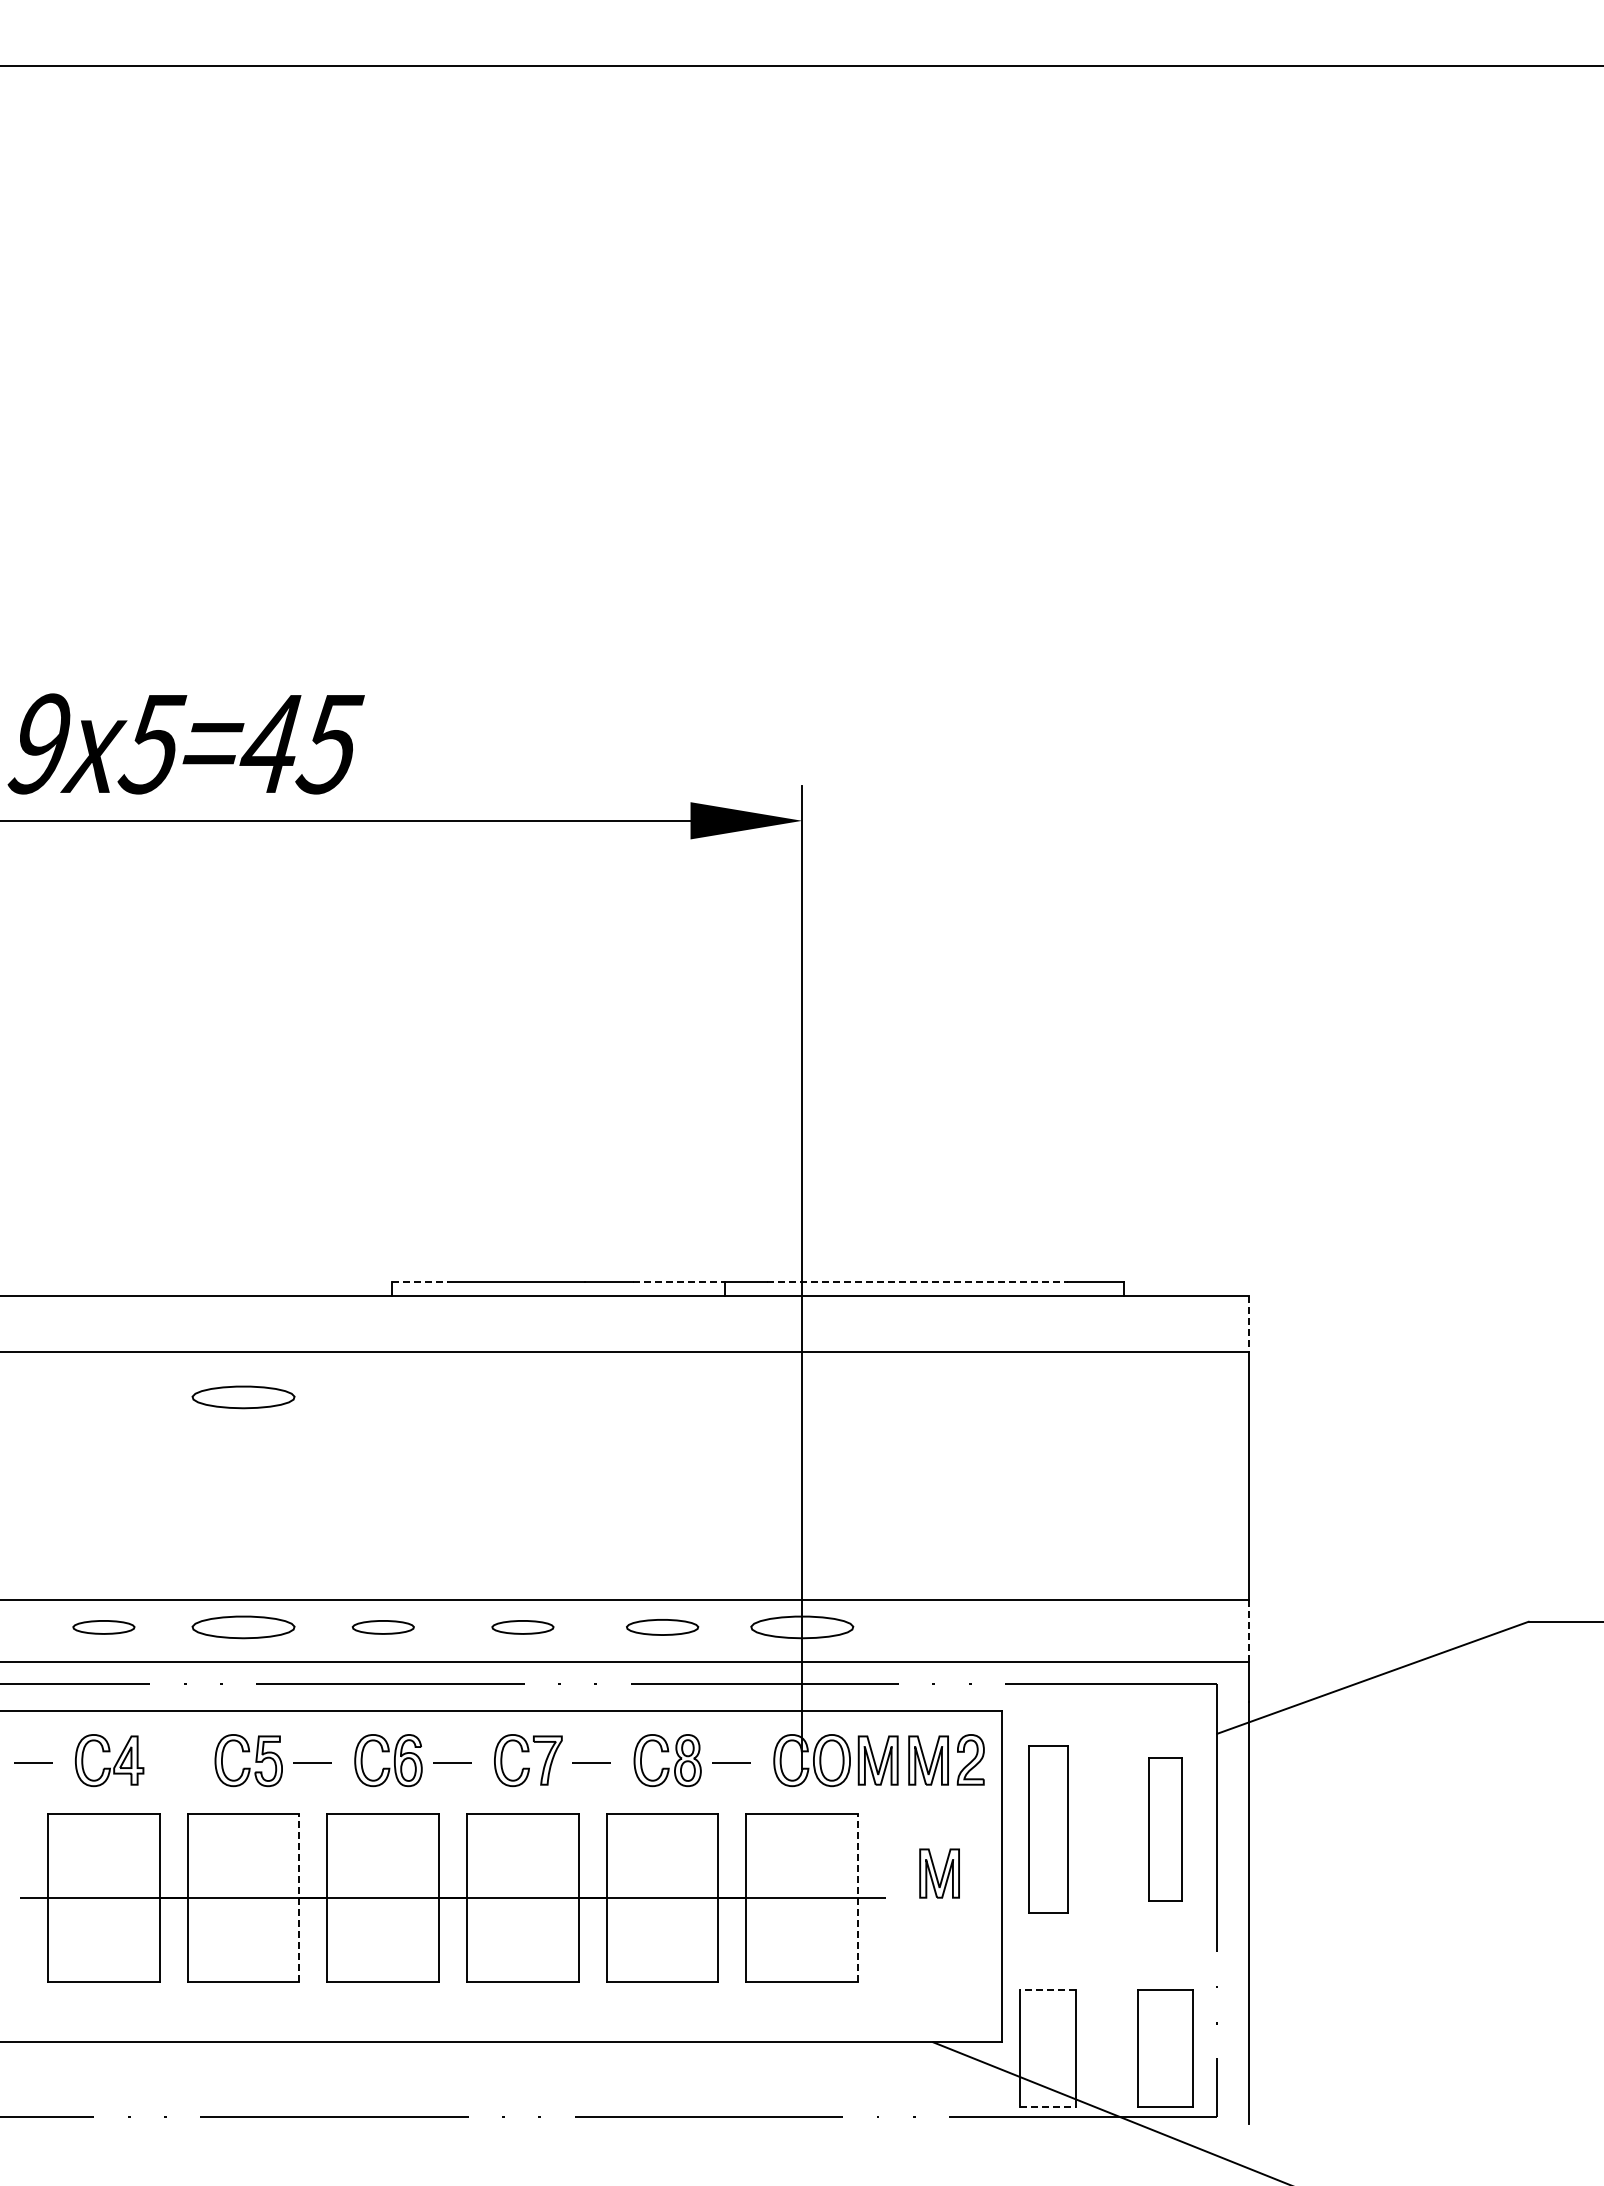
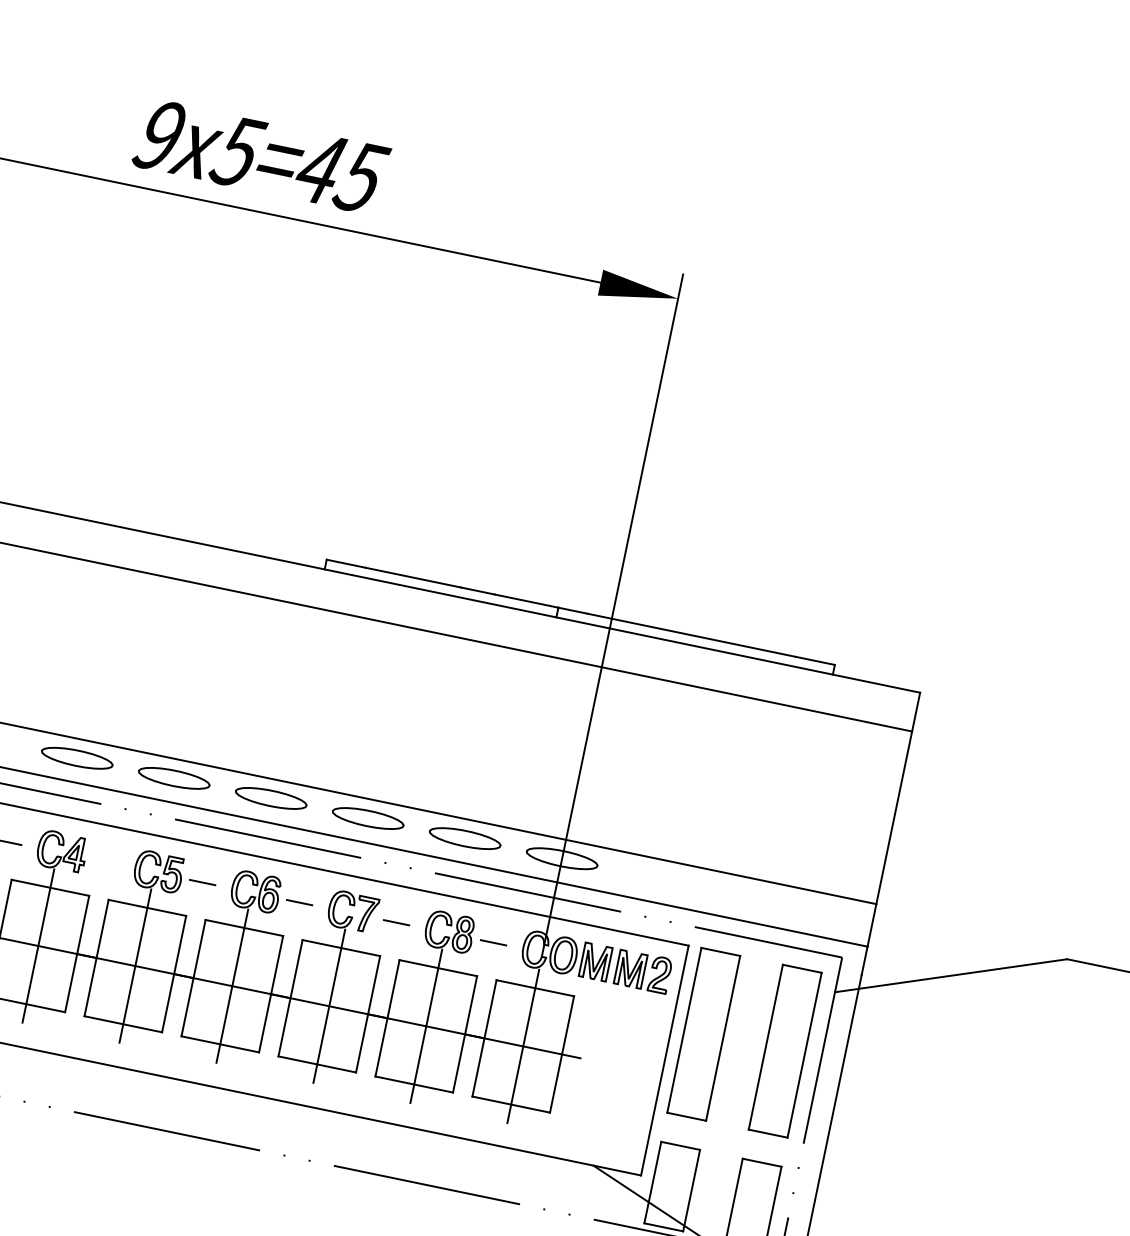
line: (419, 1281) -> (346, 563), dashed -> solid
line: (679, 1281) -> (526, 600), dashed -> solid
line: (917, 1281) -> (691, 635), dashed -> solid
line: (1249, 1323) -> (916, 712), dashed -> solid
part: (243, 1397) -> (207, 618), removed
part: (103, 1627) -> (76, 758), size x1.67
part: (383, 1627) -> (271, 798), size x1.67
part: (522, 1627) -> (367, 818), size x1.67
part: (662, 1627) -> (465, 838), size x1.43
line: (1249, 1630) -> (872, 925), dashed -> solid
part: (1047, 1829) -> (703, 1034), size x1.43
part: (1165, 1829) -> (785, 1051), size x1.67
part: (939, 1873) -> (622, 1049), removed
line: (103, 1897) -> (38, 945), added
line: (243, 1897) -> (135, 965), added
line: (299, 1897) -> (174, 973), dashed -> solid
line: (383, 1897) -> (232, 986), added
line: (522, 1897) -> (329, 1006), added
line: (662, 1897) -> (426, 1026), added
line: (802, 1897) -> (523, 1046), added
line: (858, 1897) -> (562, 1054), dashed -> solid
line: (1048, 1990) -> (680, 1146), dashed -> solid
line: (1048, 2107) -> (664, 1227), dashed -> solid

